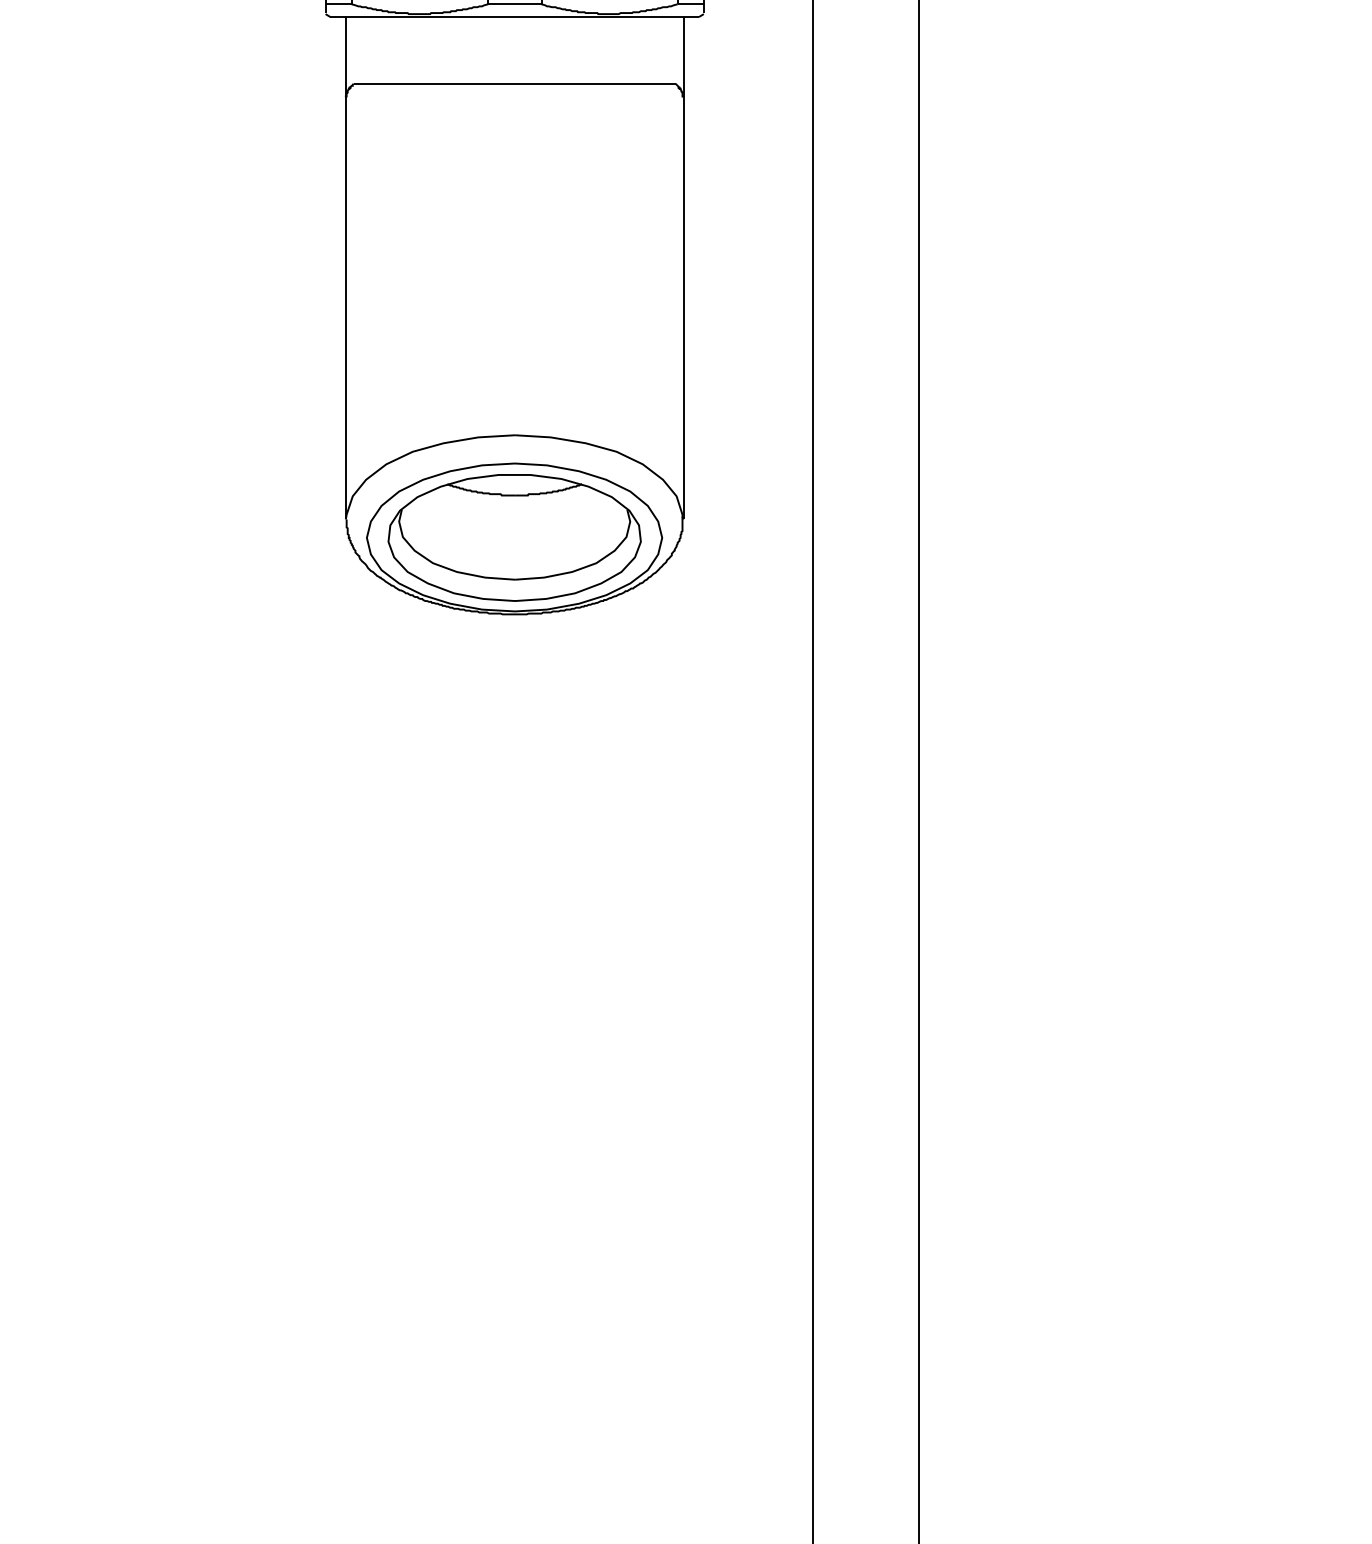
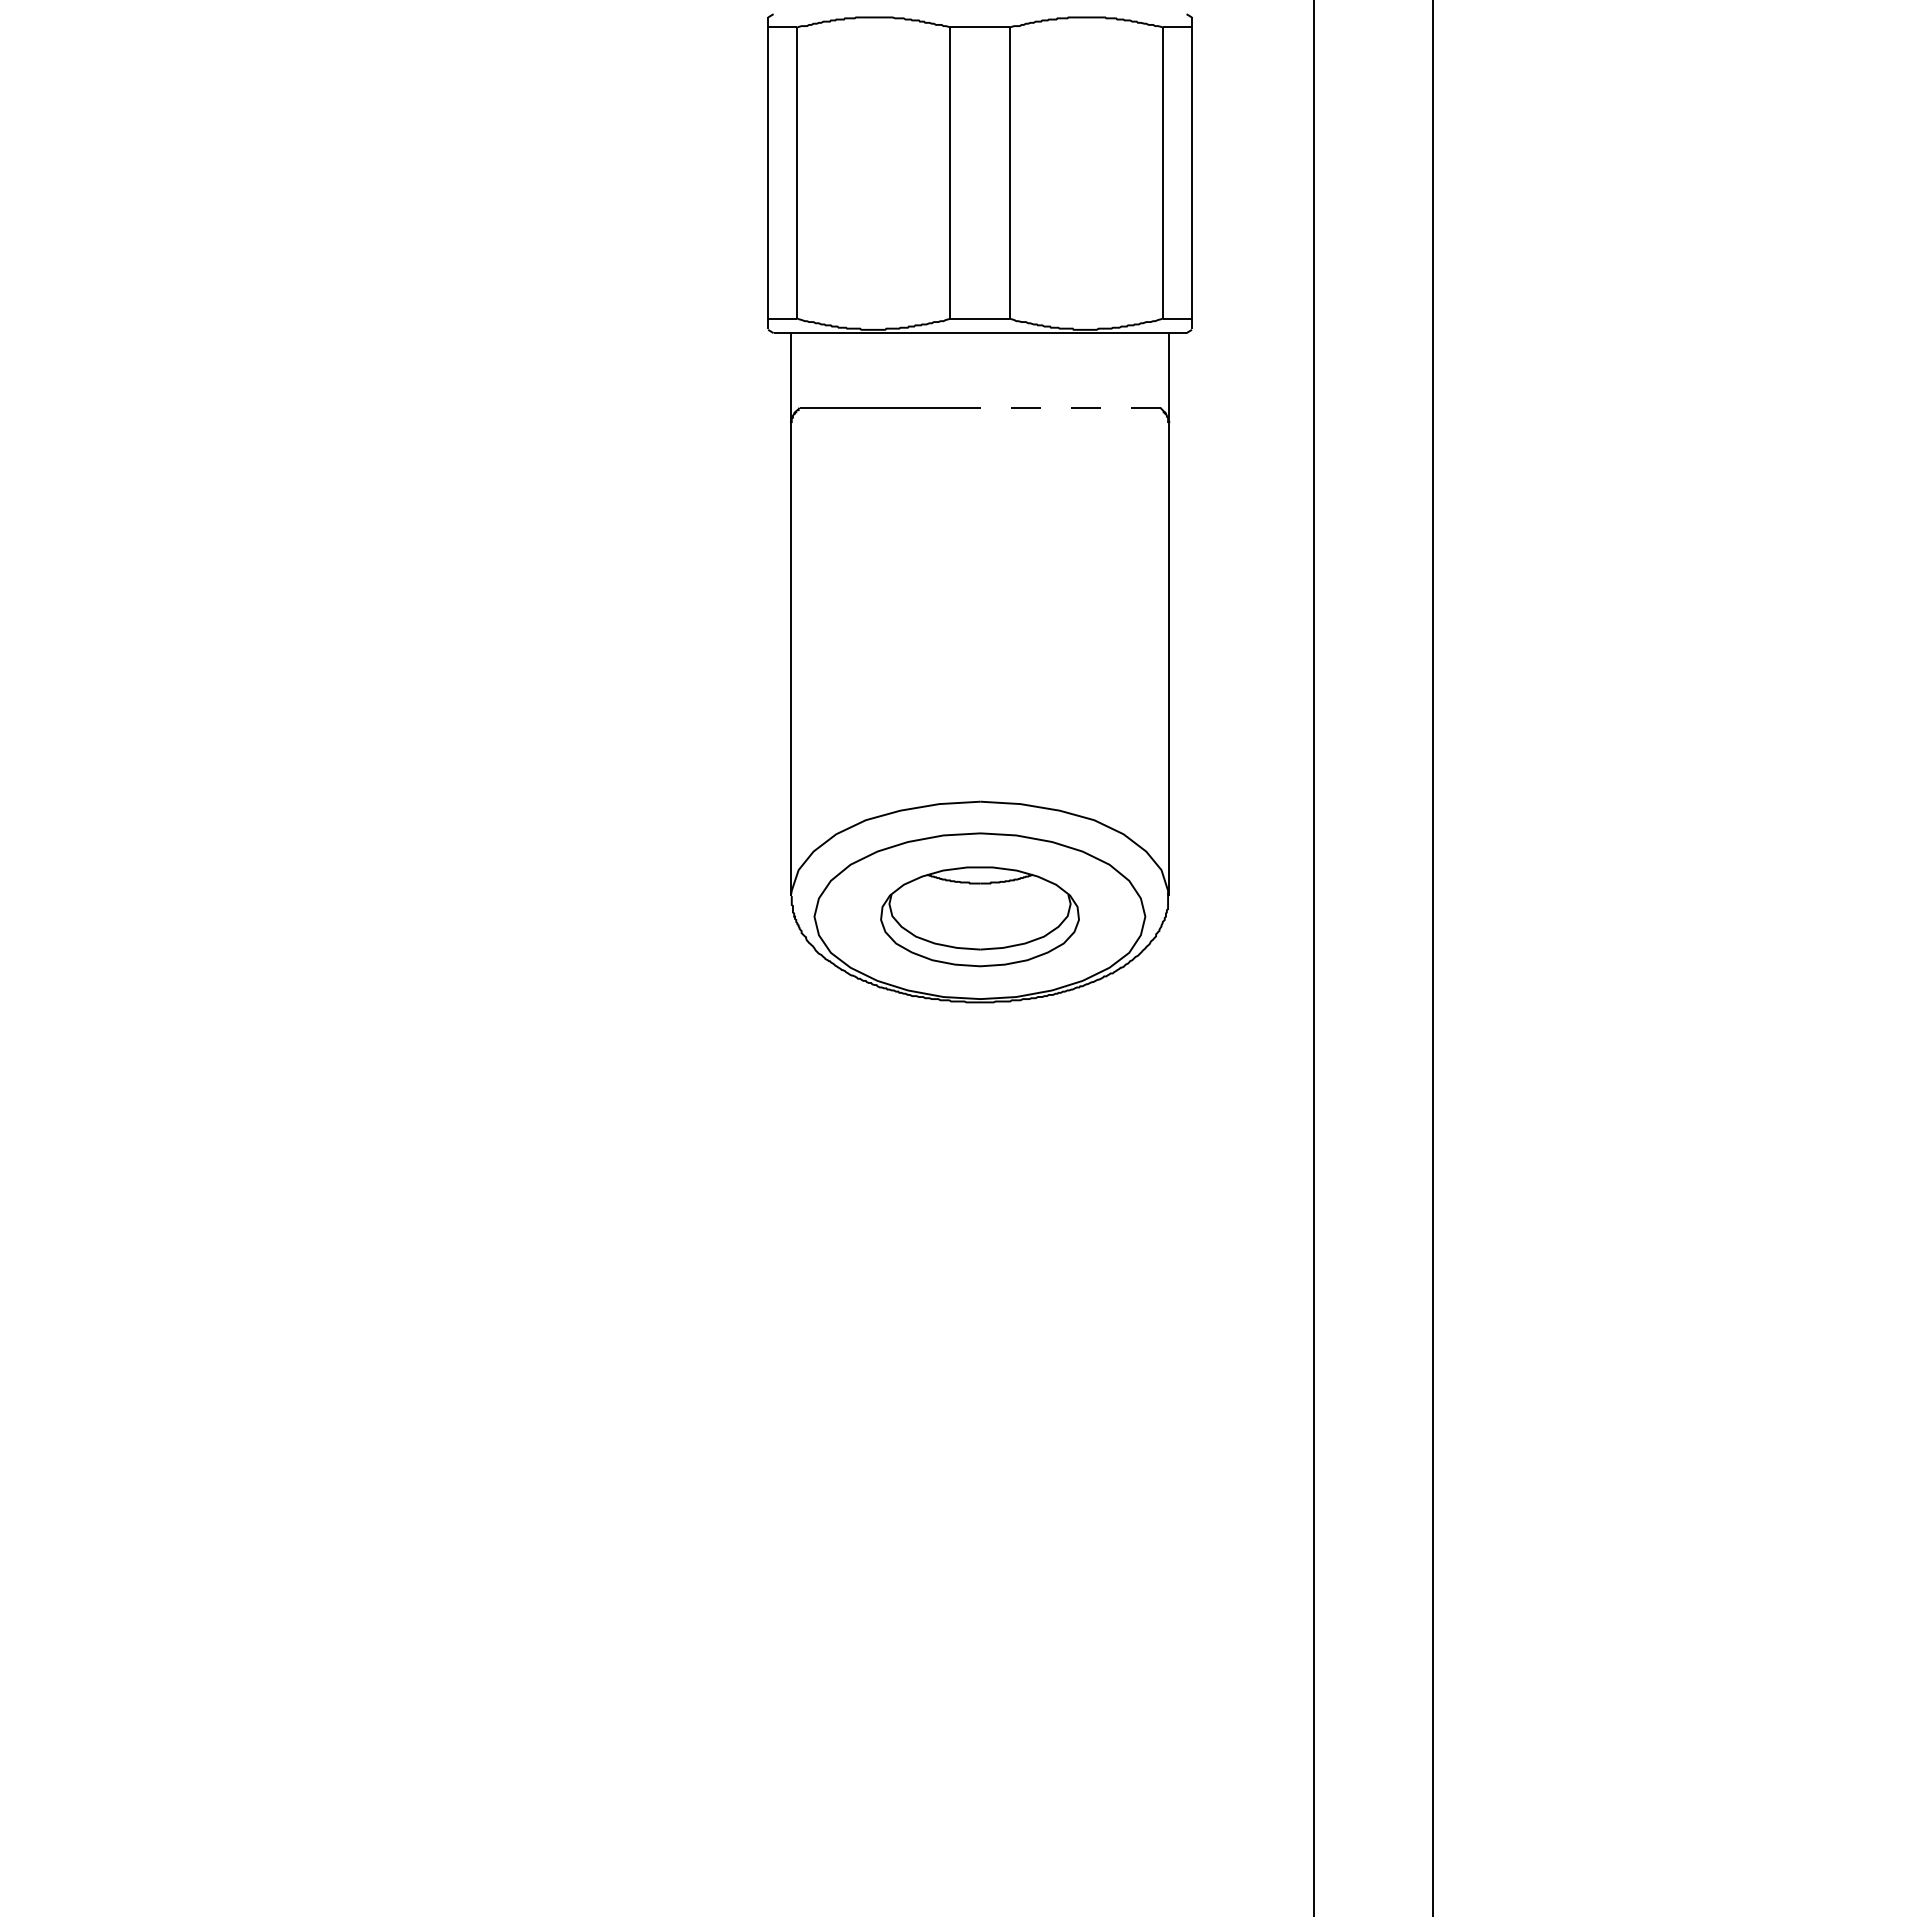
line: (595, 83) -> (1070, 407), solid -> dashed
part: (514, 537) -> (979, 916), size x0.7

